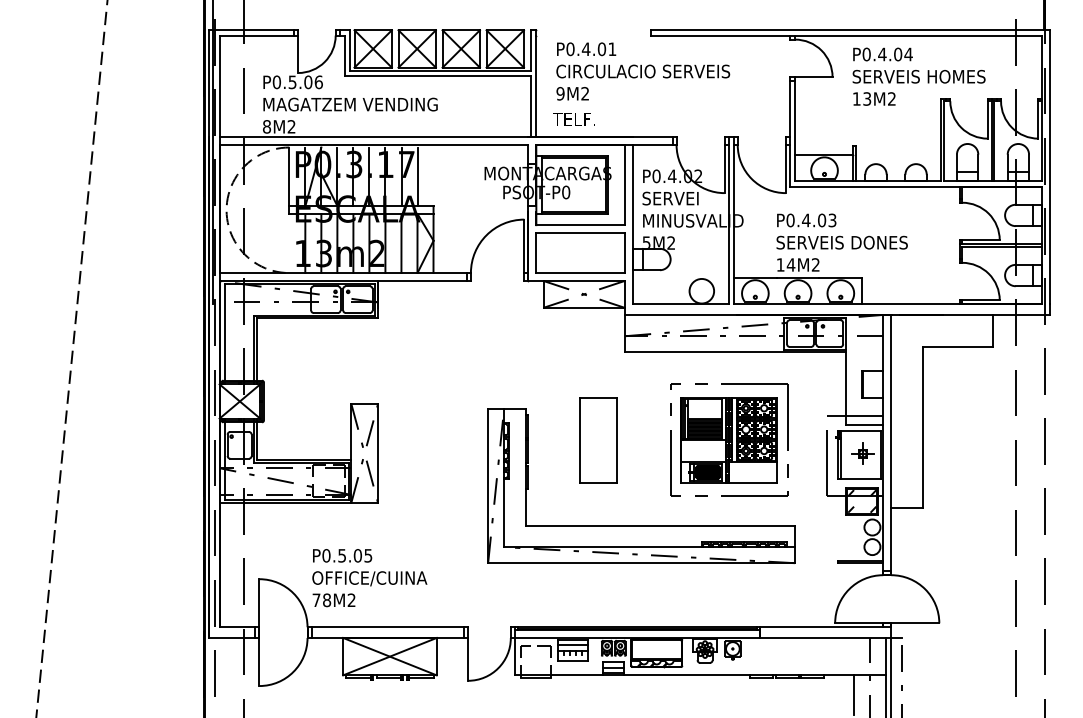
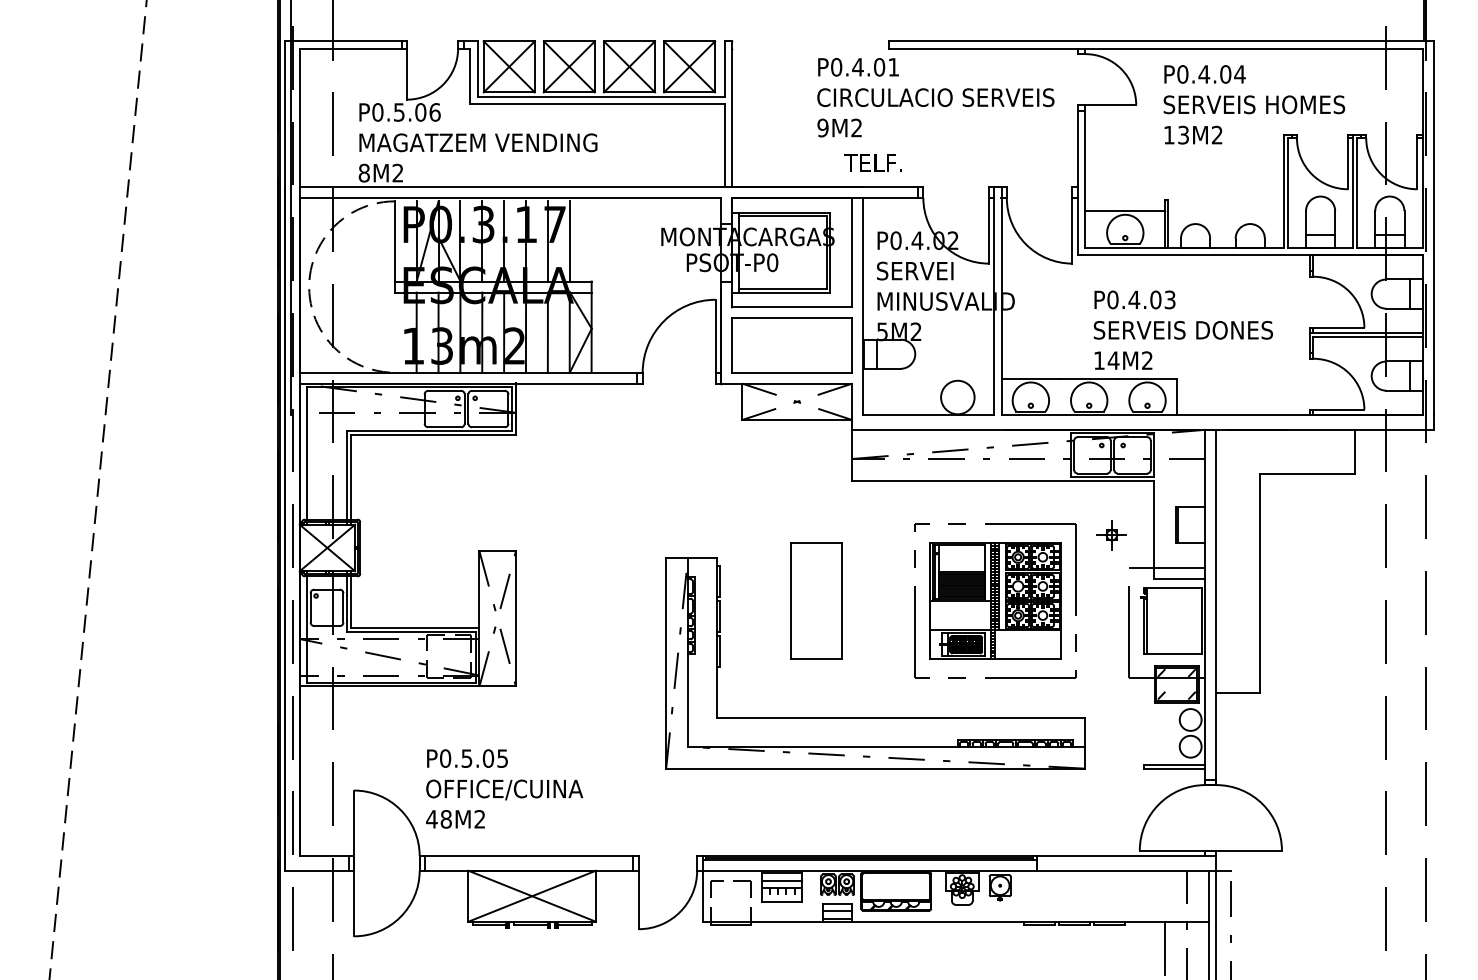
text: (642, 71) -> (935, 97), moved
text: (573, 119) -> (872, 162), moved
text: (842, 242) -> (1183, 329), moved
part: (862, 453) -> (1111, 535), moved
text: (316, 600) -> (431, 819), 78M2 -> 48M2

